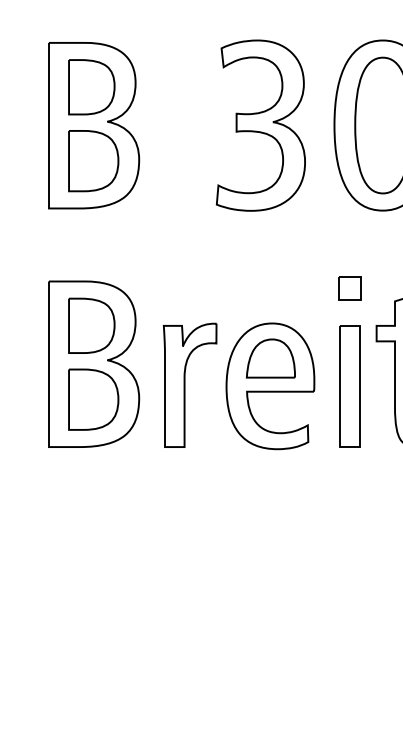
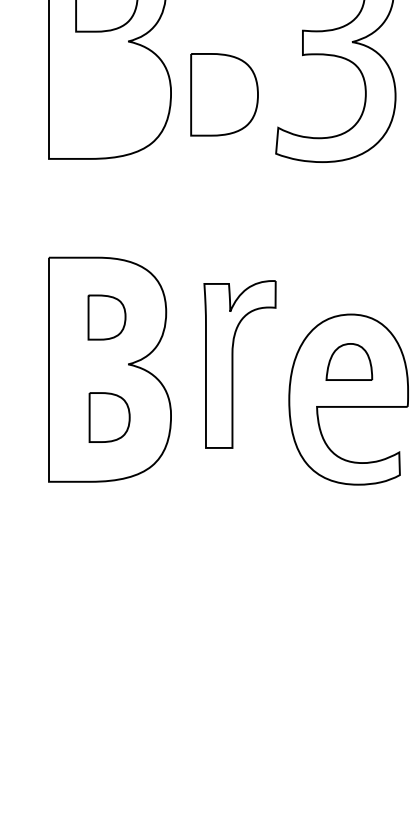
part: (93, 161) -> (224, 95), moved
part: (91, 325) -> (106, 317), size x0.6
part: (270, 358) -> (348, 361), size x0.7
part: (189, 384) -> (239, 363), moved
part: (93, 399) -> (109, 417), size x0.6

